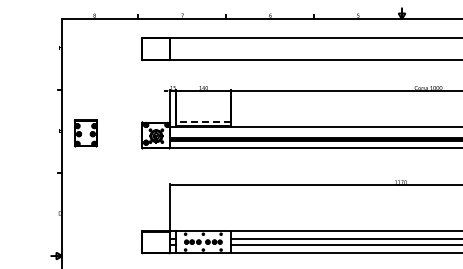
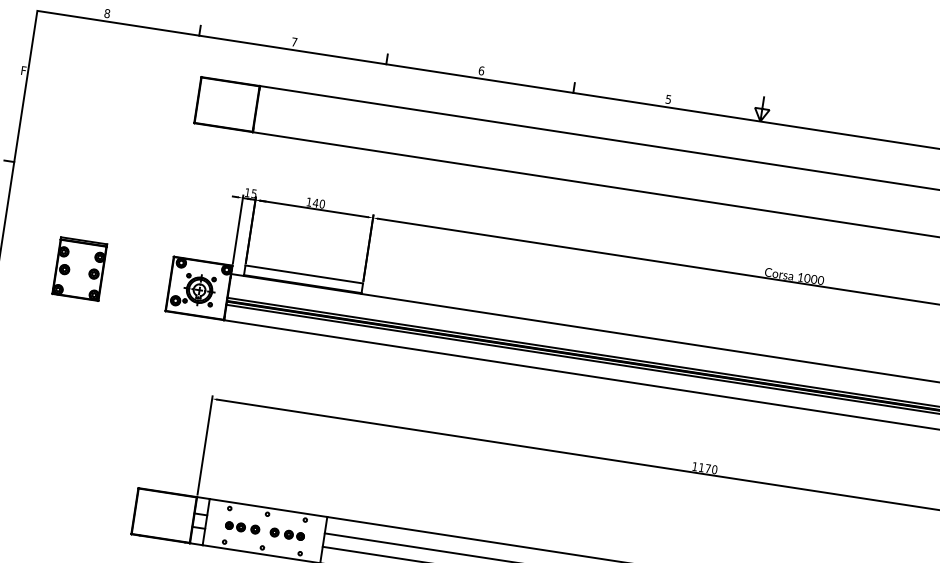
line: (203, 121) -> (304, 274), dashed -> solid
part: (85, 133) -> (78, 270), moved

